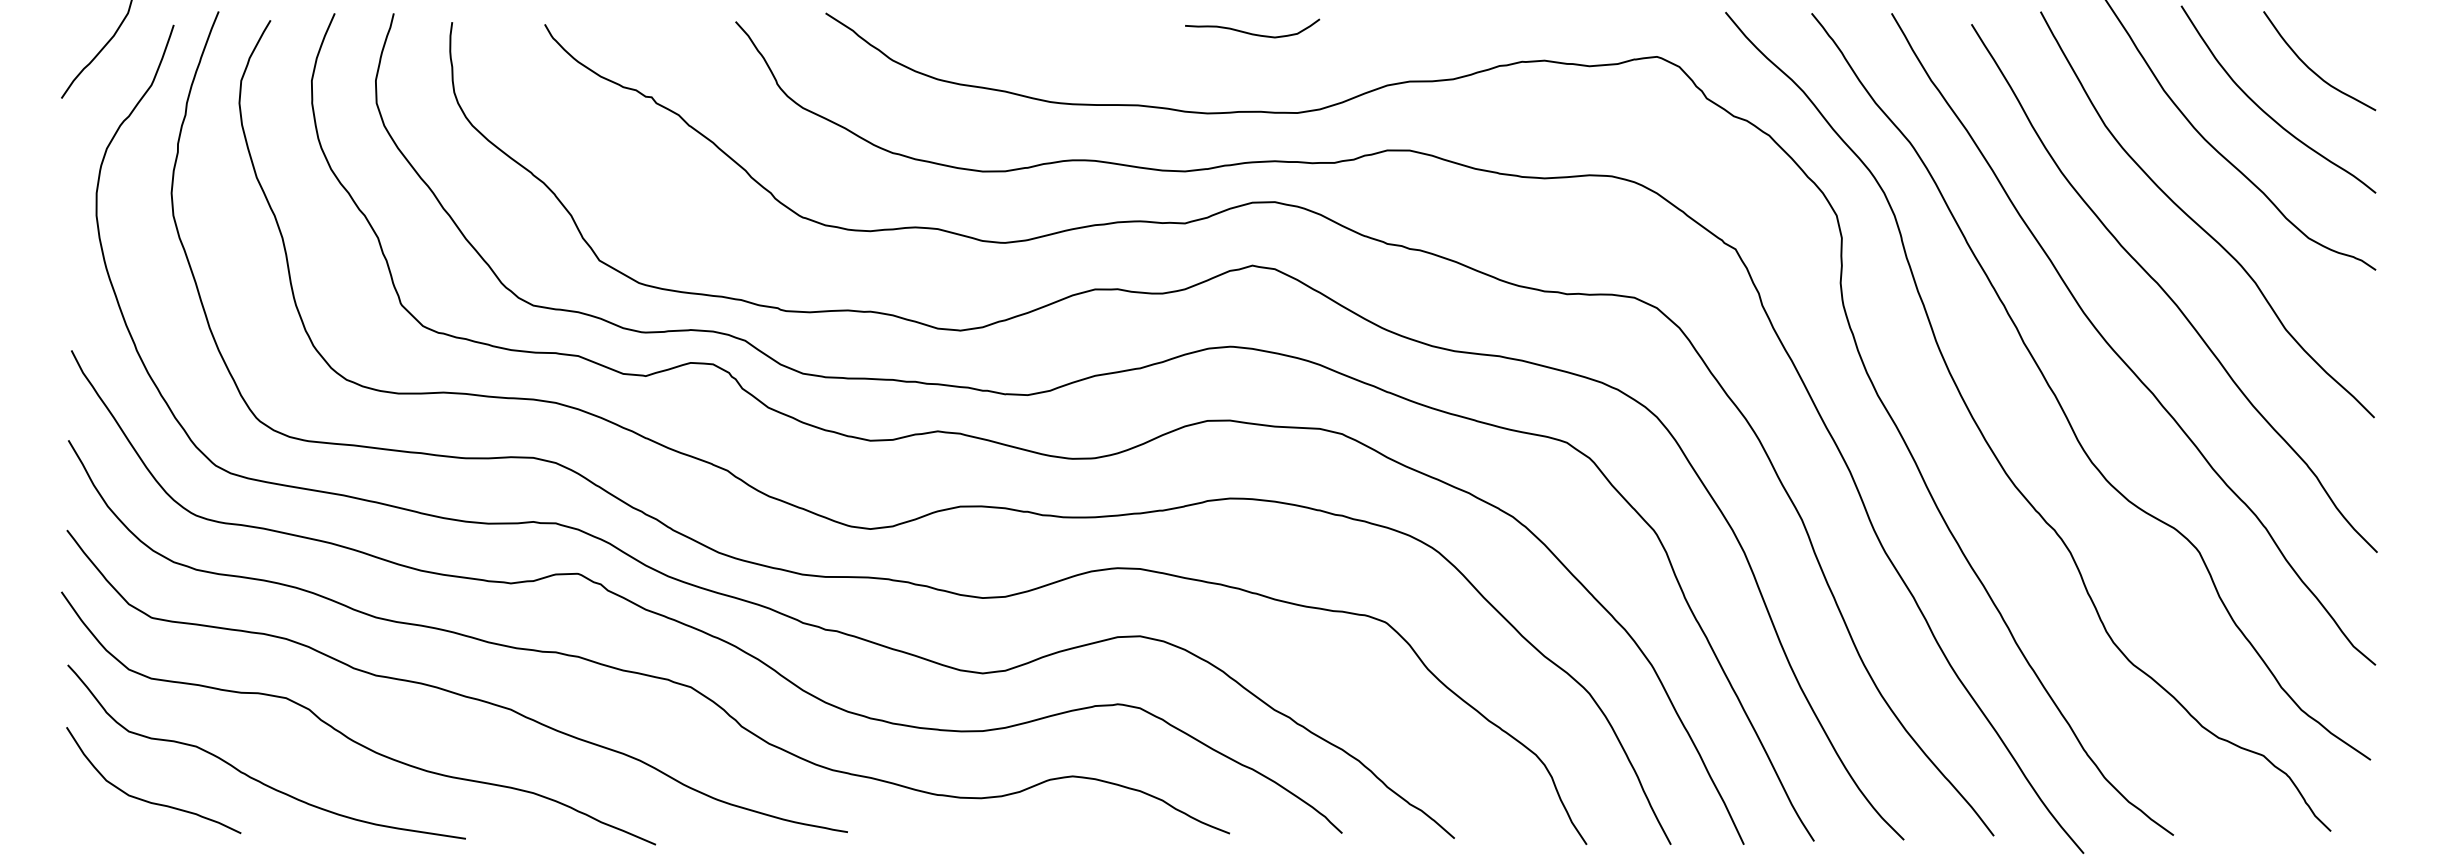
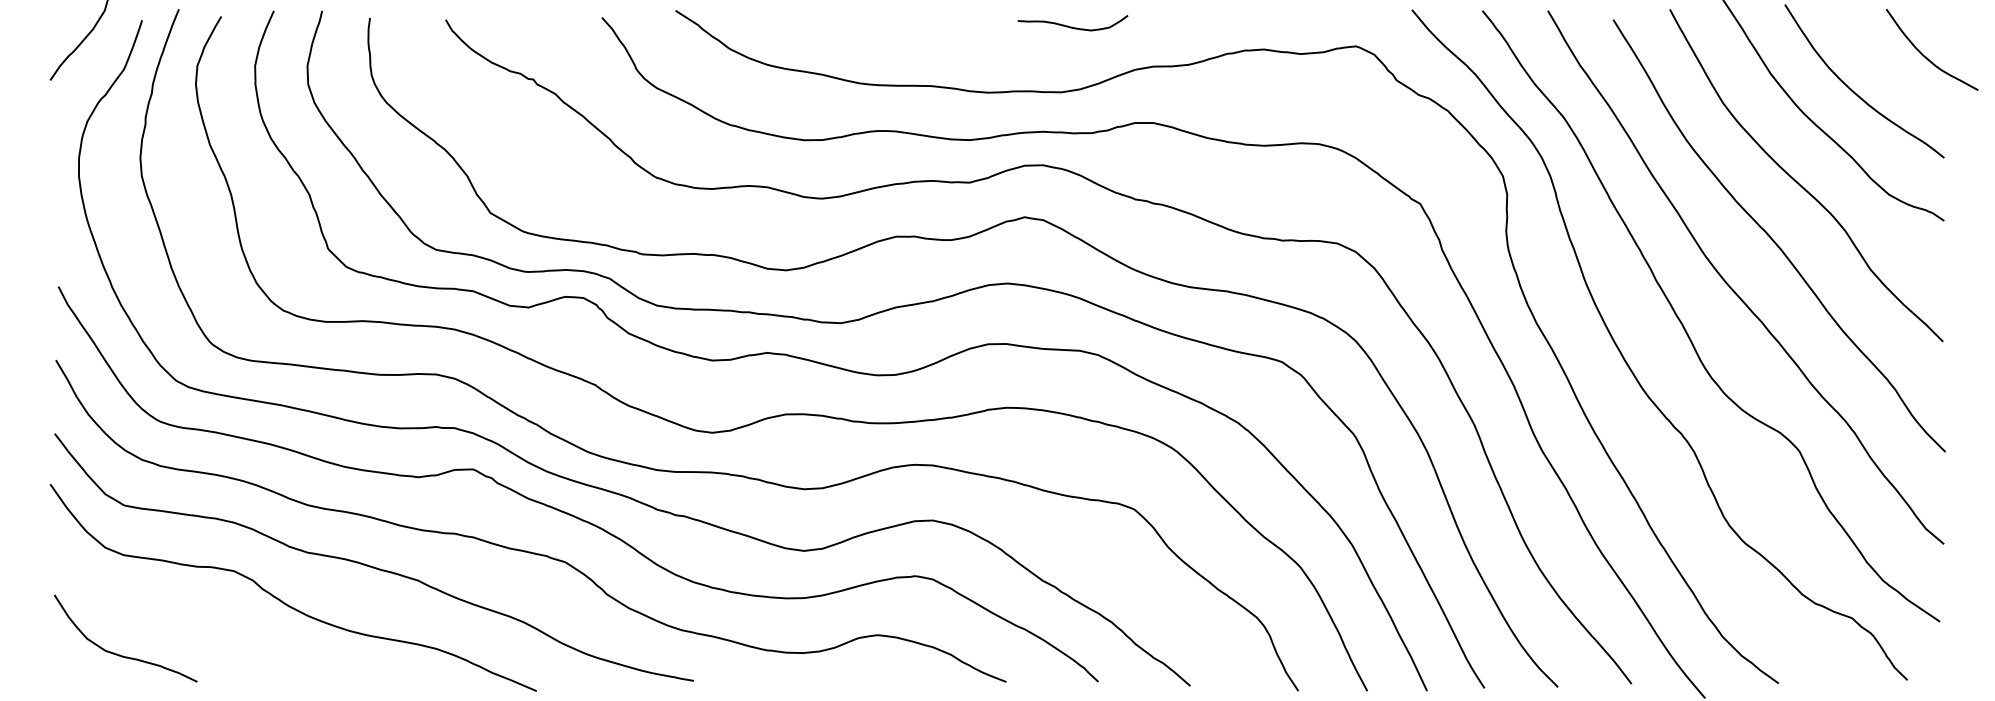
curve: (1251, 32) -> (1072, 26), moved
curve: (2312, 69) -> (1926, 56), moved
curve: (254, 777) -> (208, 636), removed

